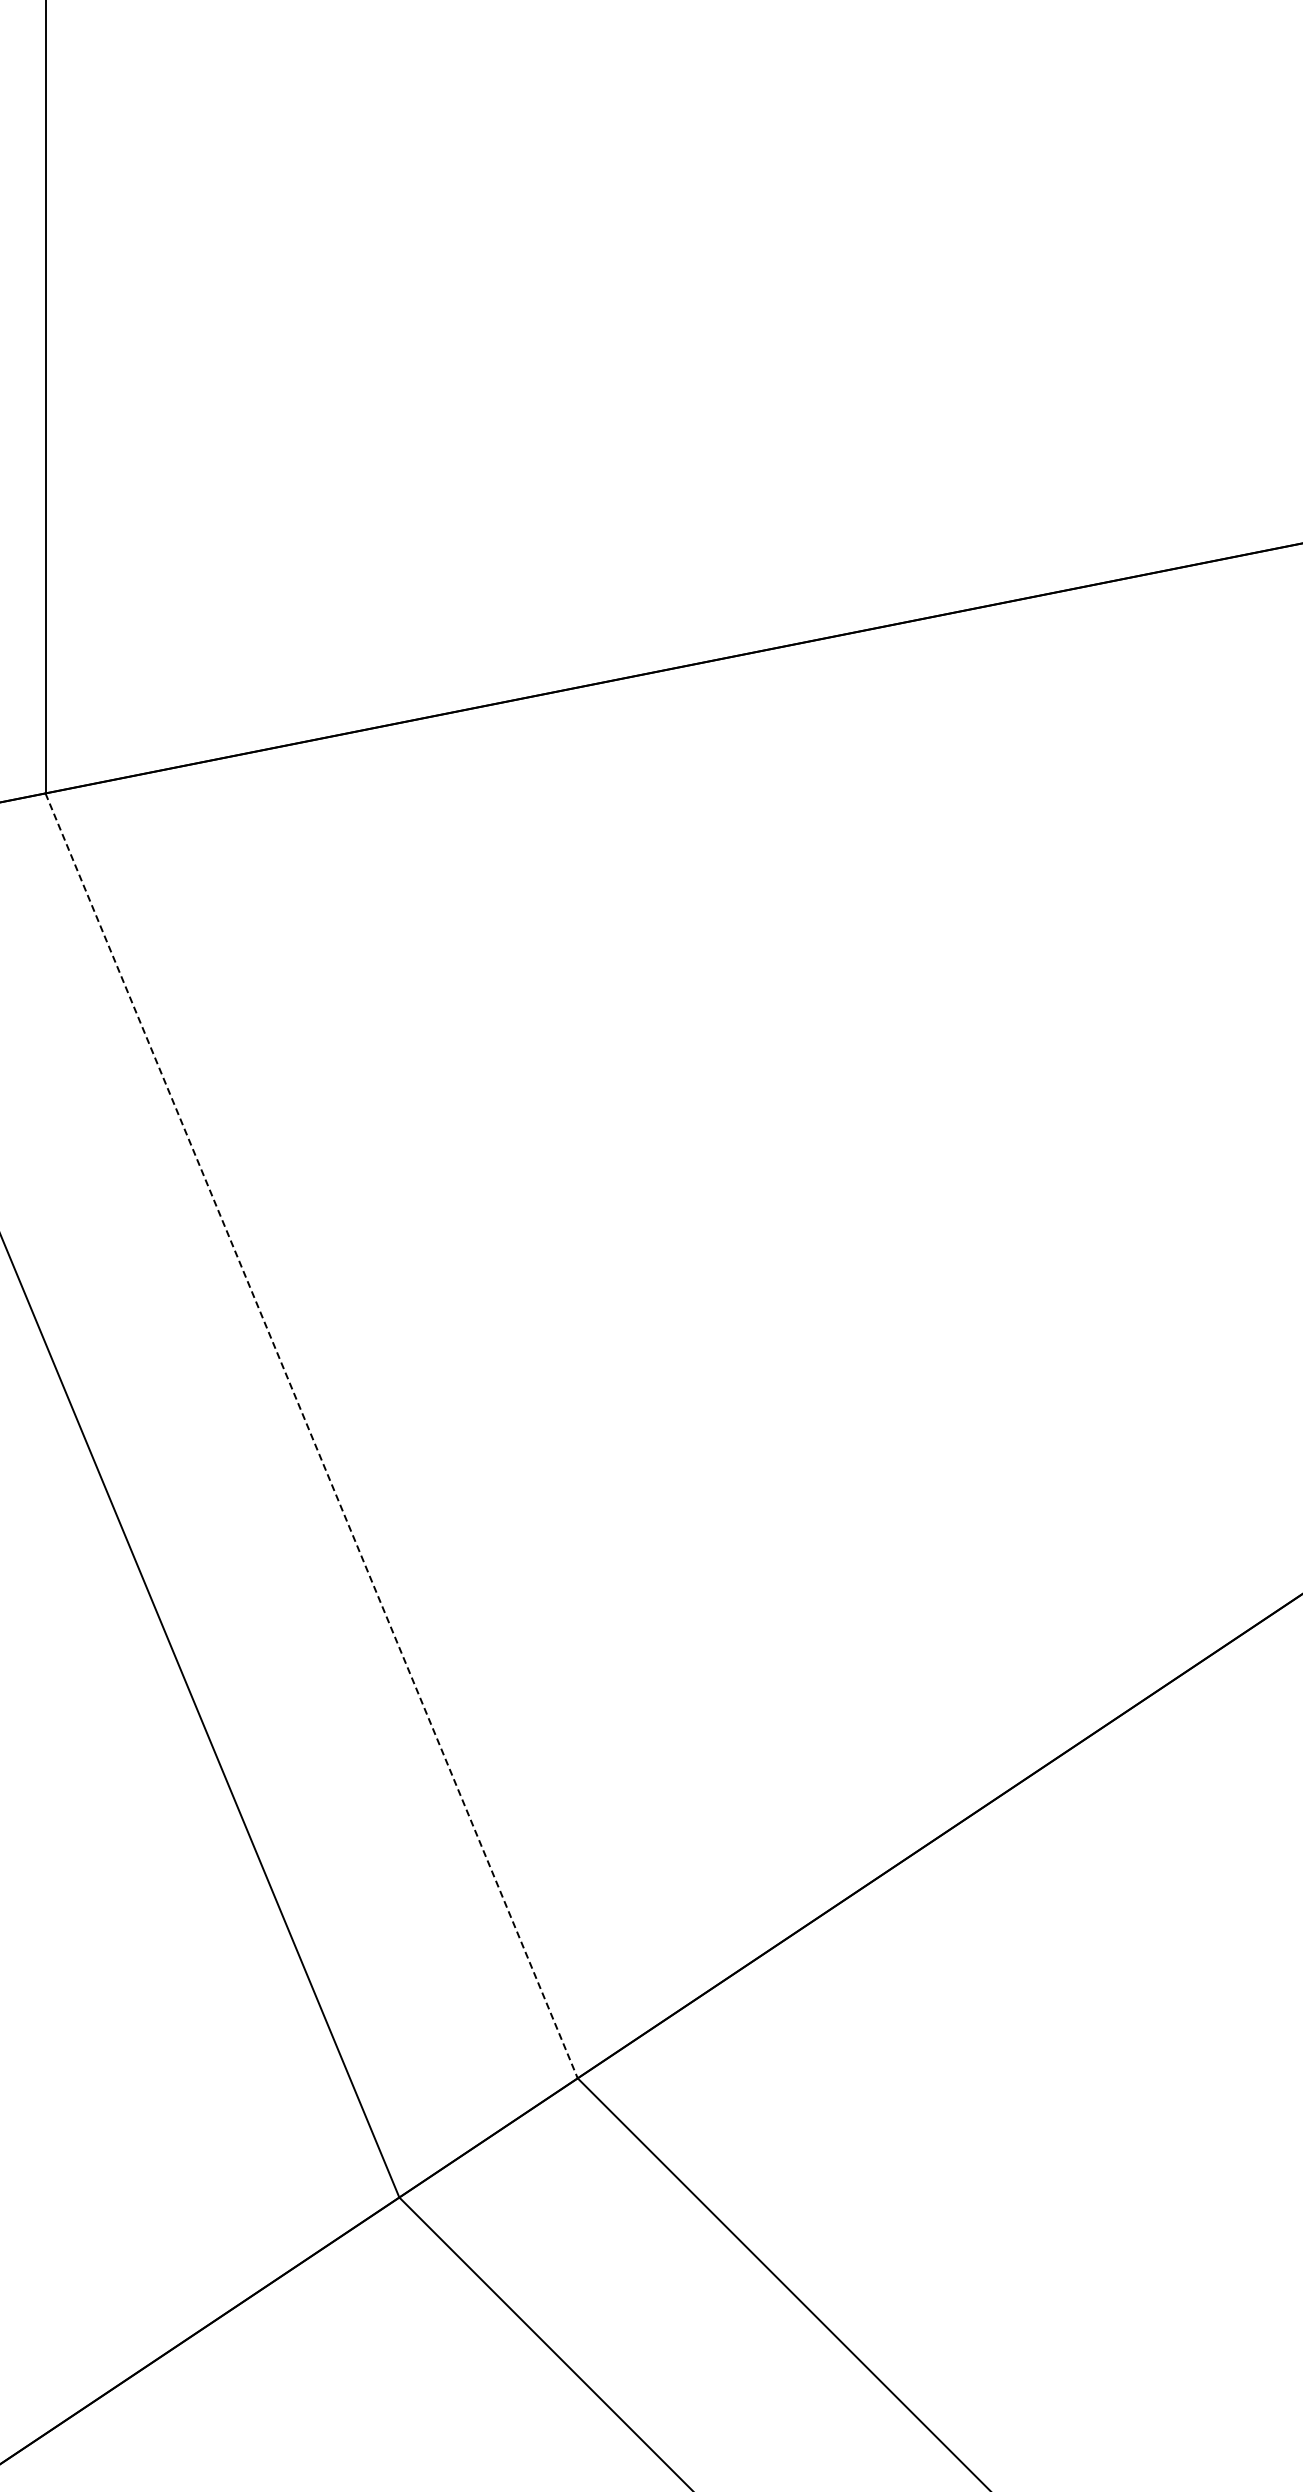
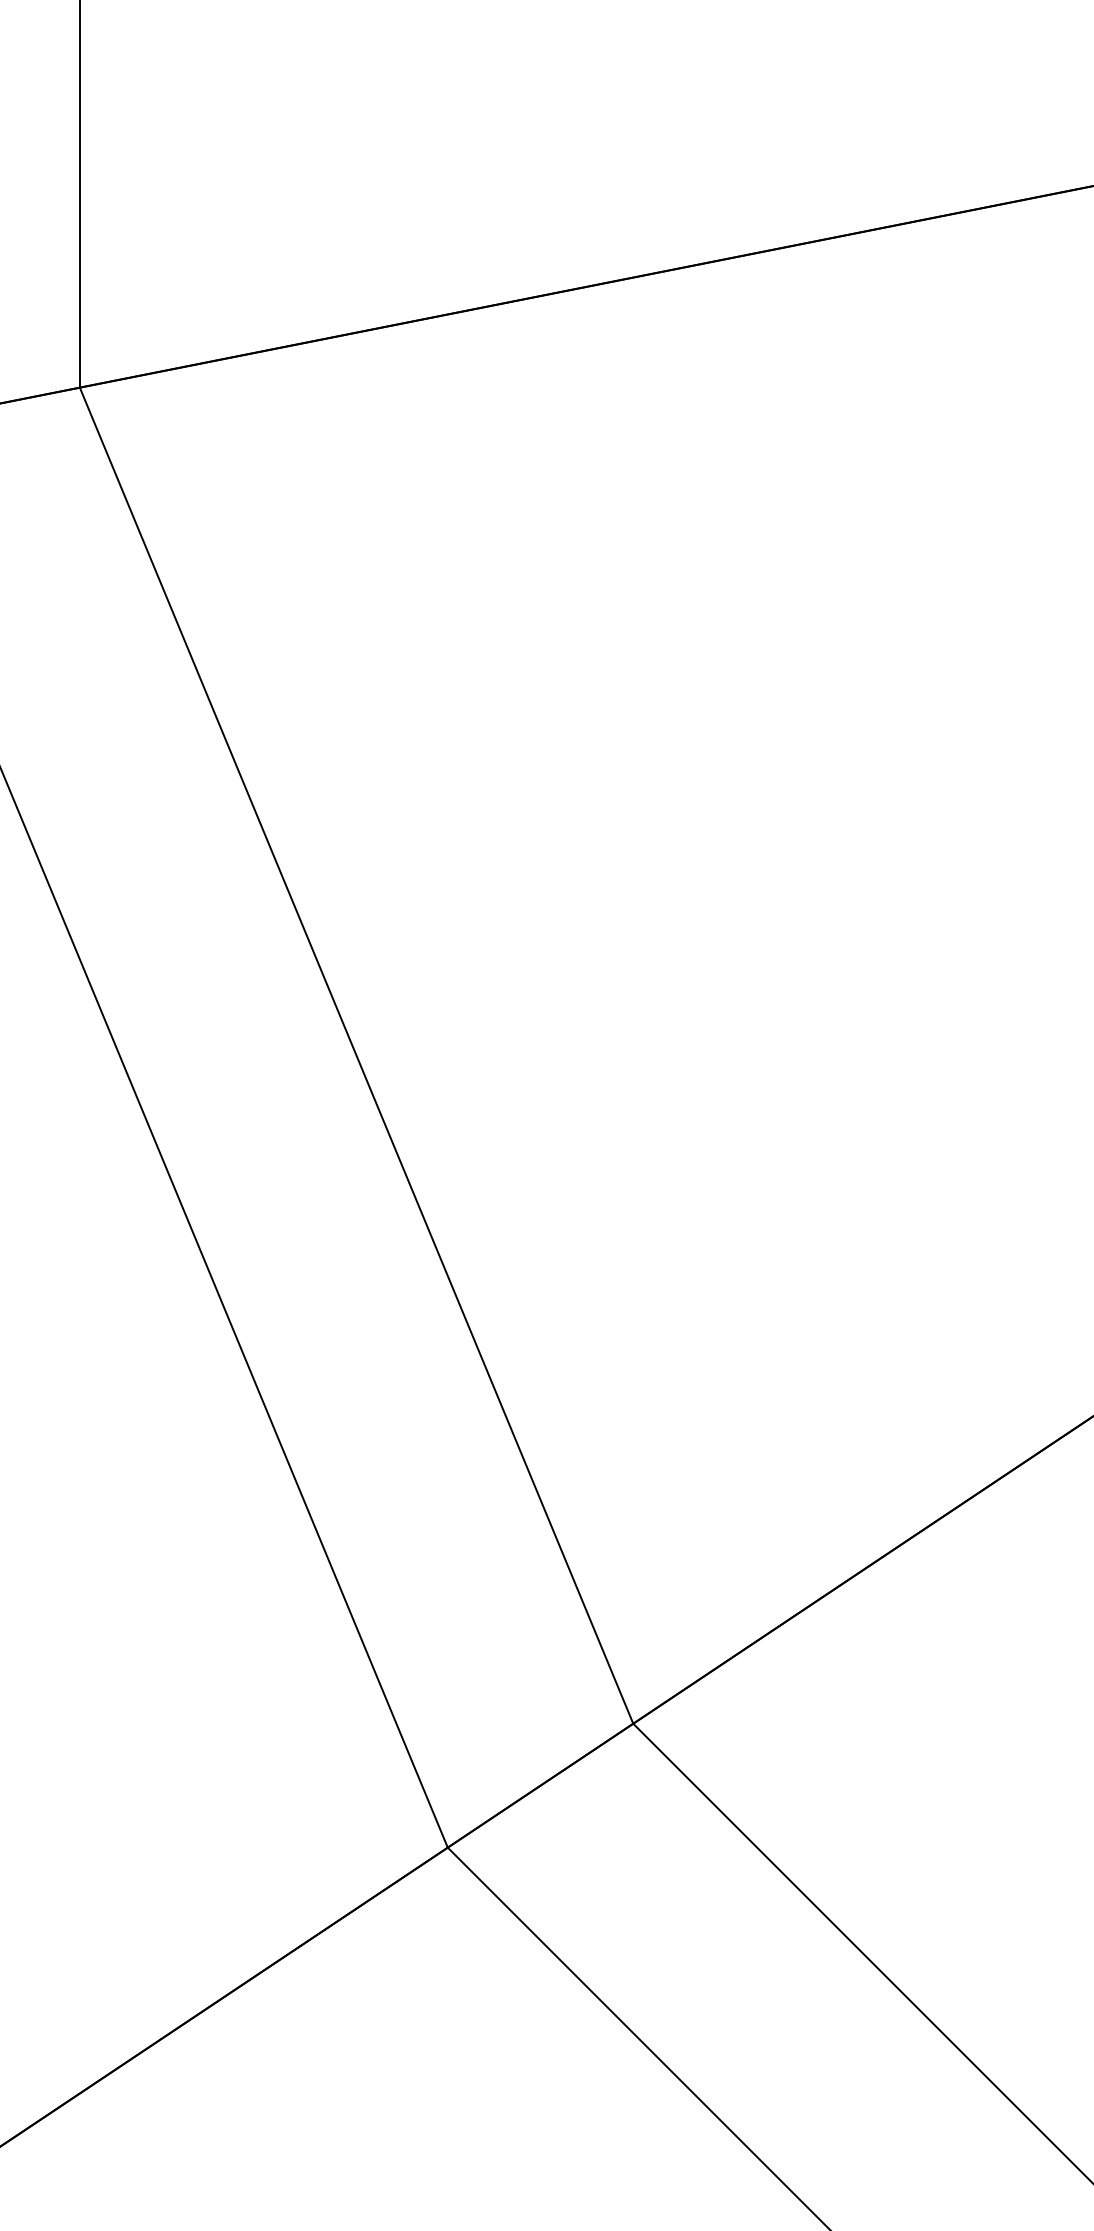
line: (311, 1436) -> (356, 1056), dashed -> solid

